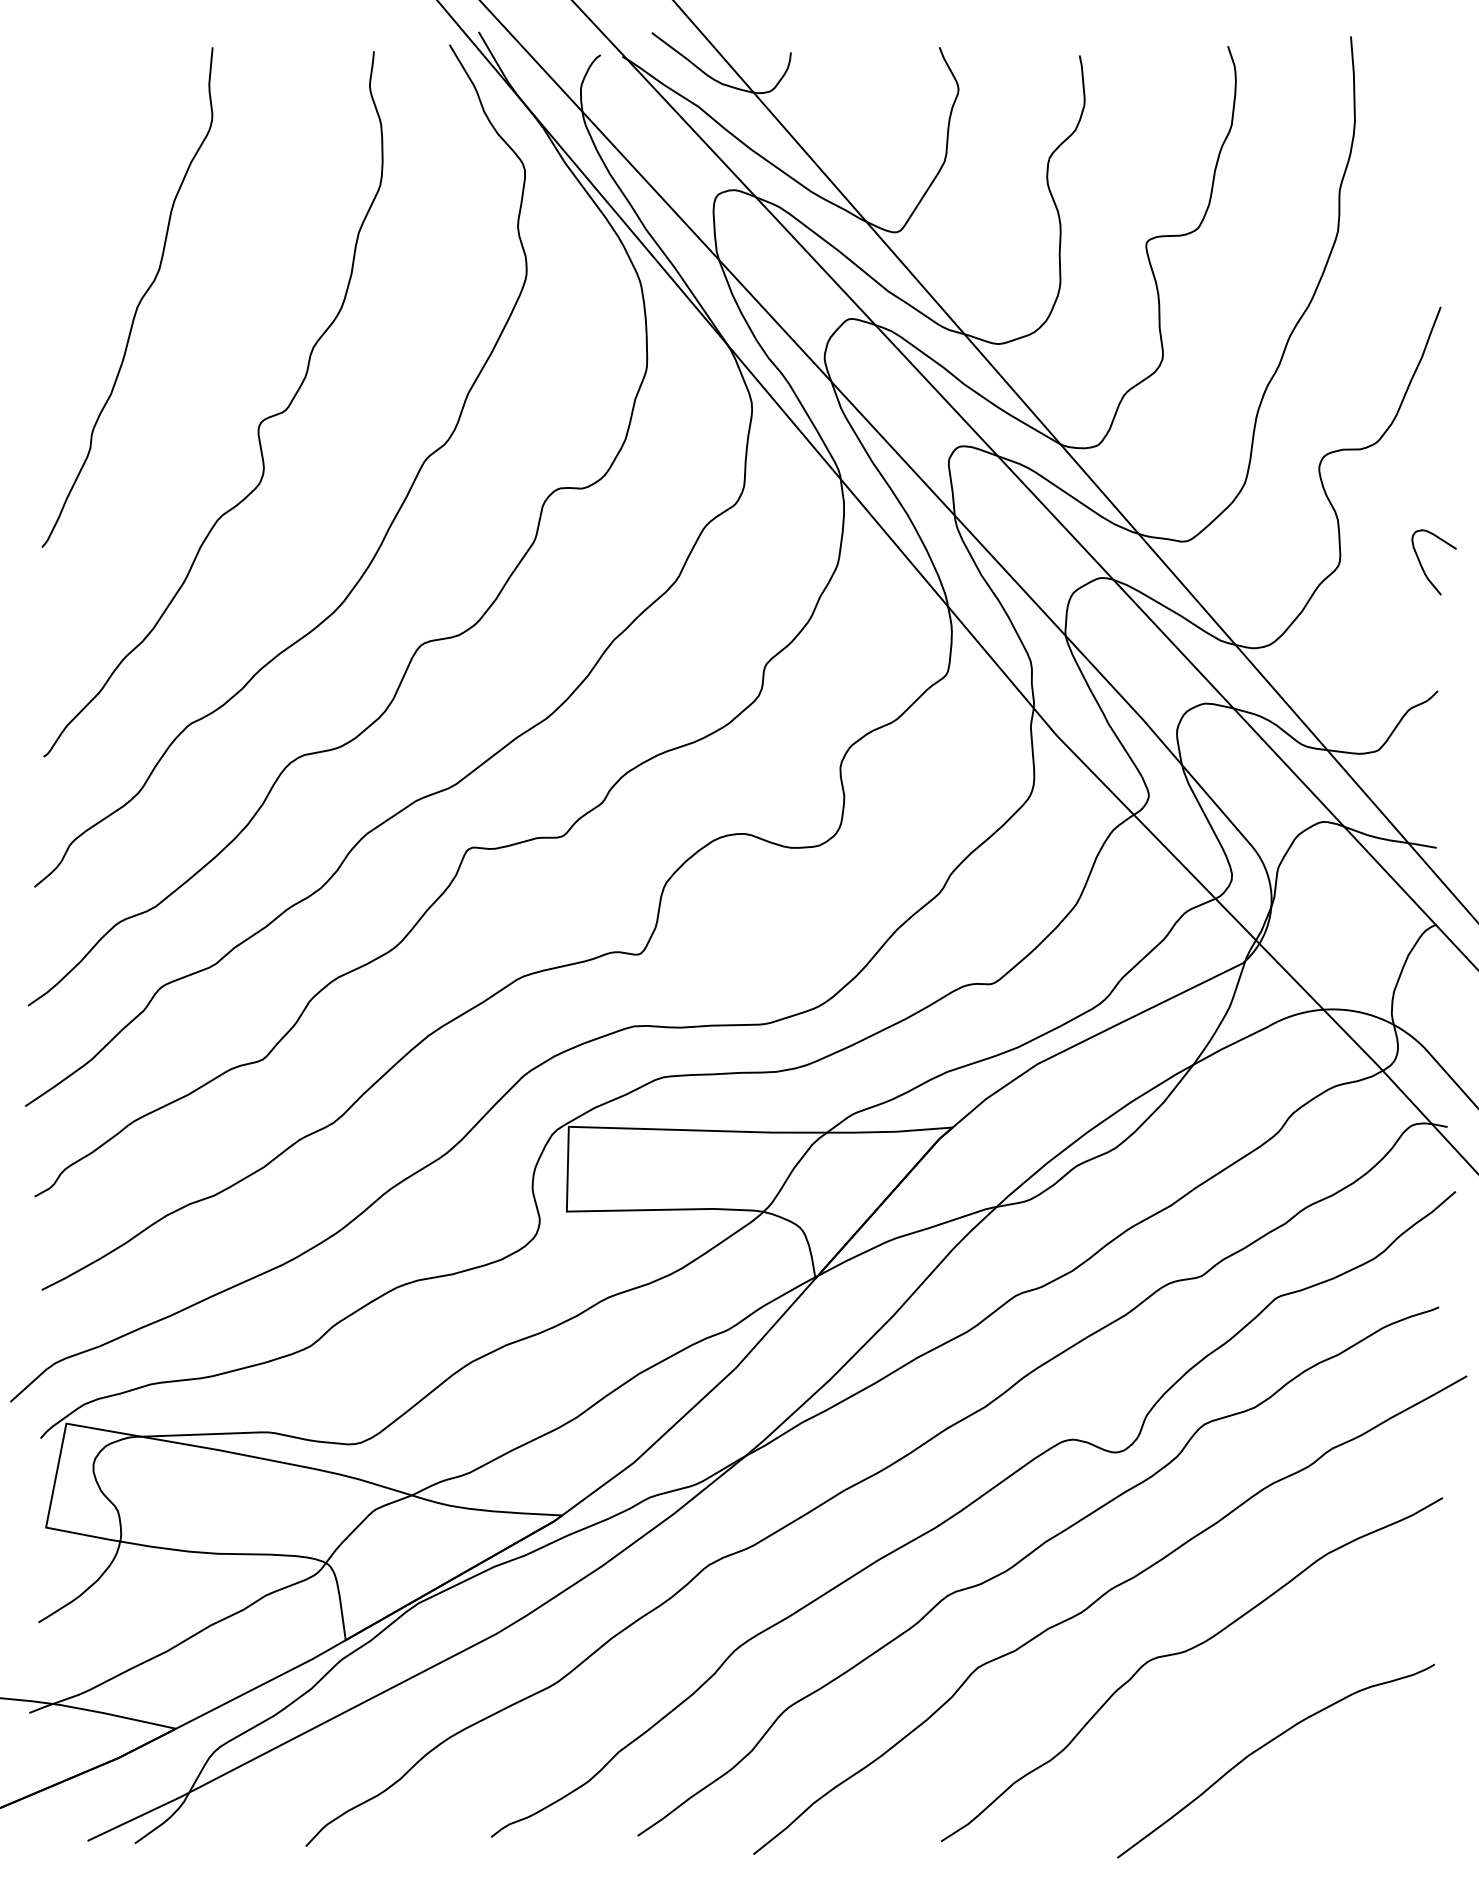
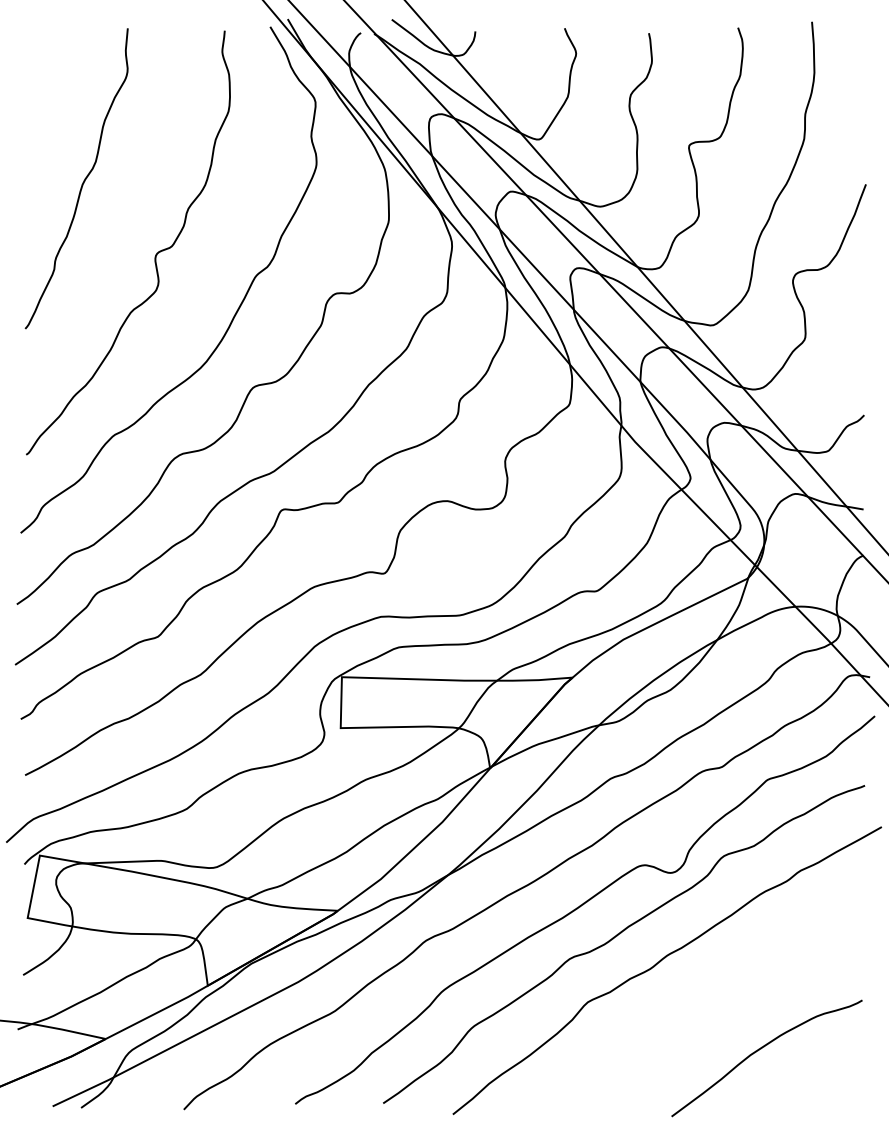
curve: (1423, 565) -> (855, 339), removed
curve: (1187, 1653) -> (713, 993), removed

